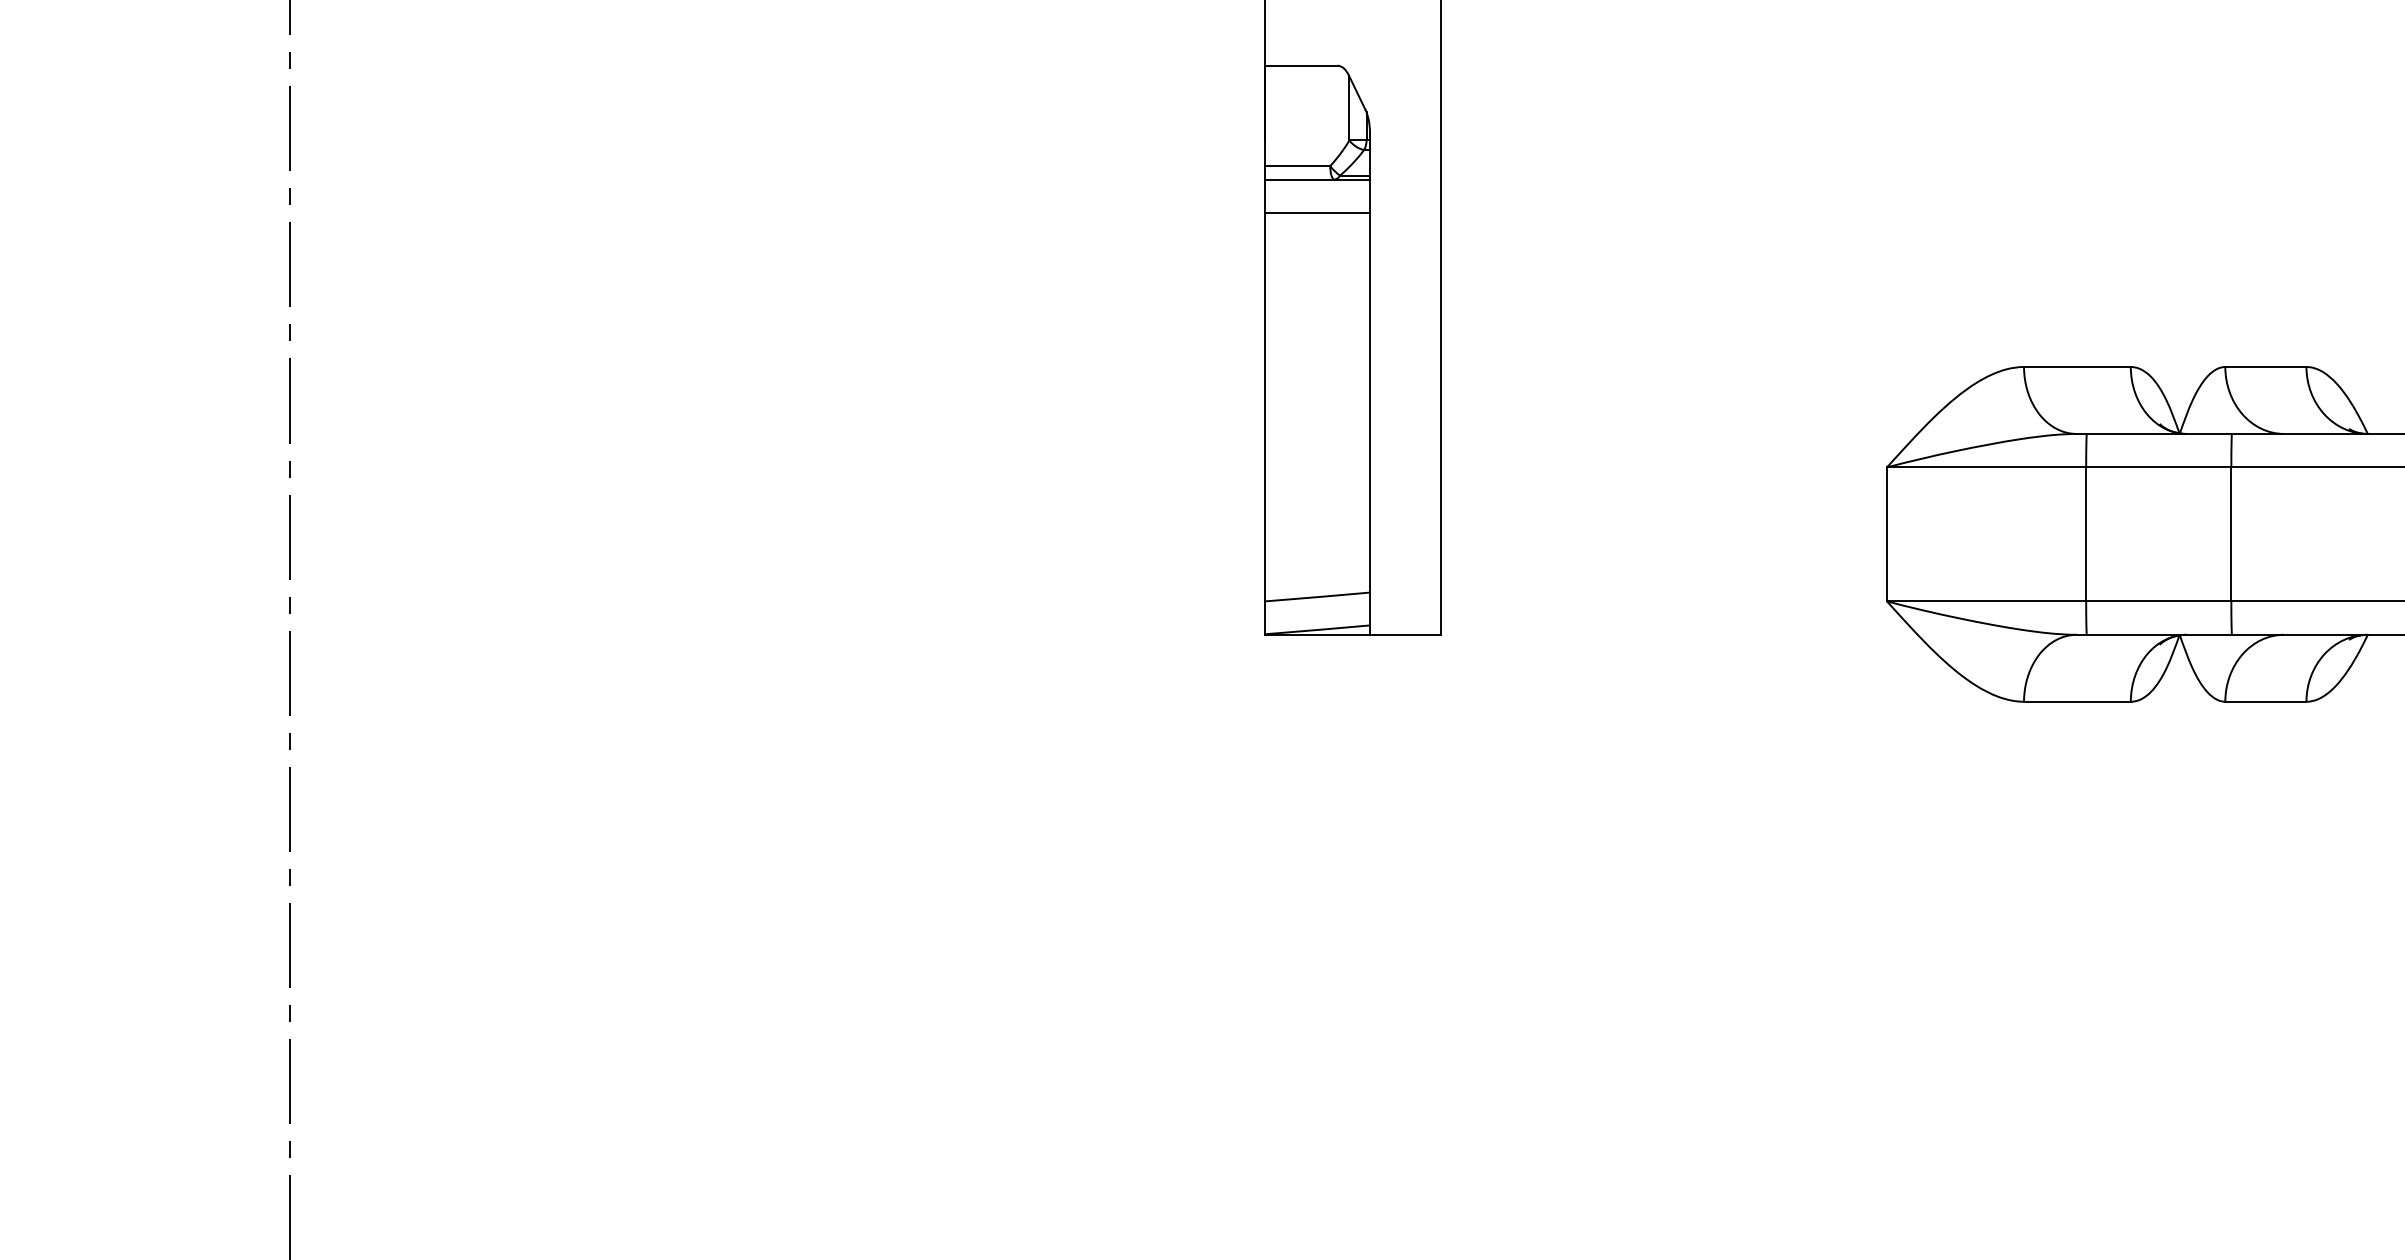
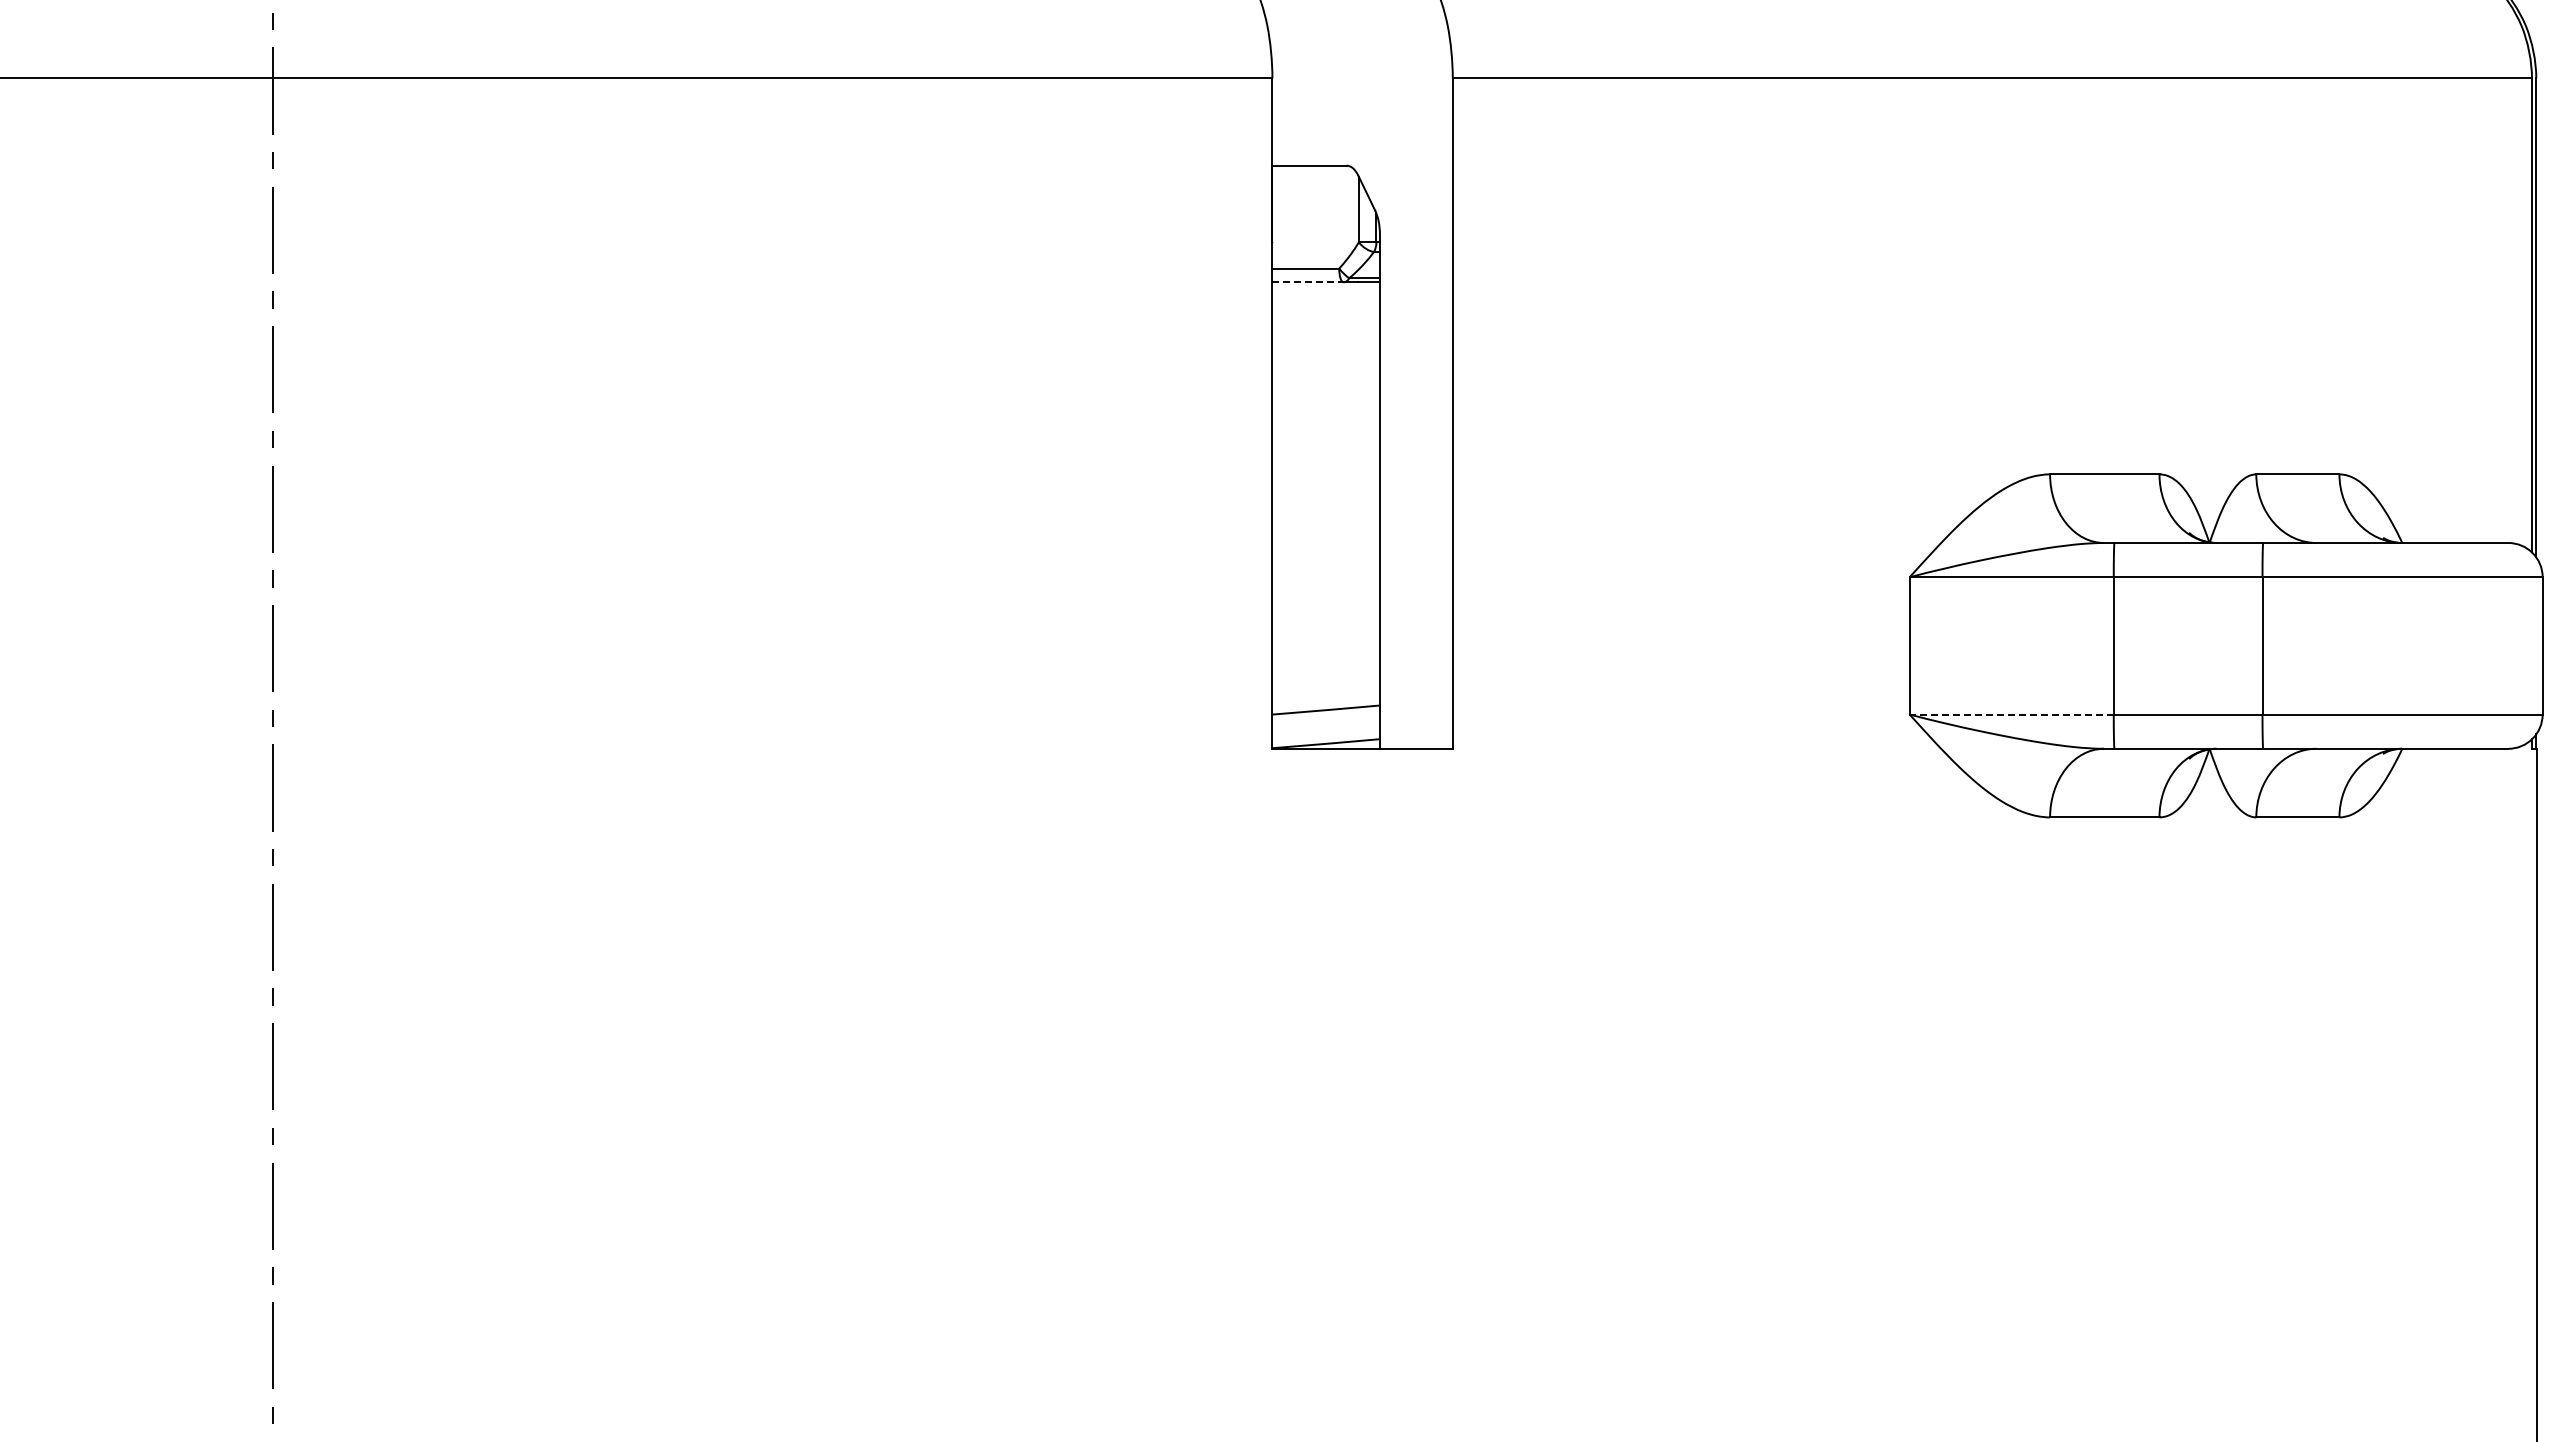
line: (1299, 179) -> (1307, 282), solid -> dashed
line: (1316, 212) -> (1325, 316), removed
line: (1986, 601) -> (2011, 714), solid -> dashed

